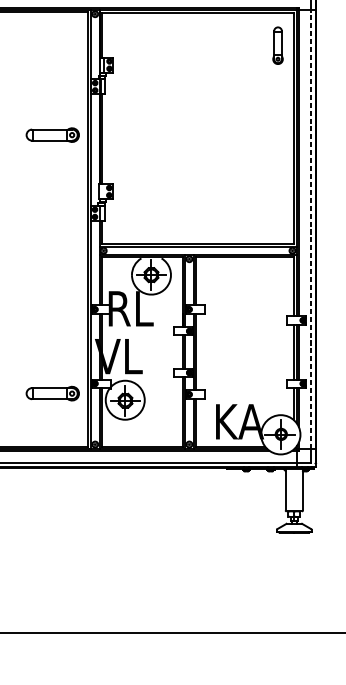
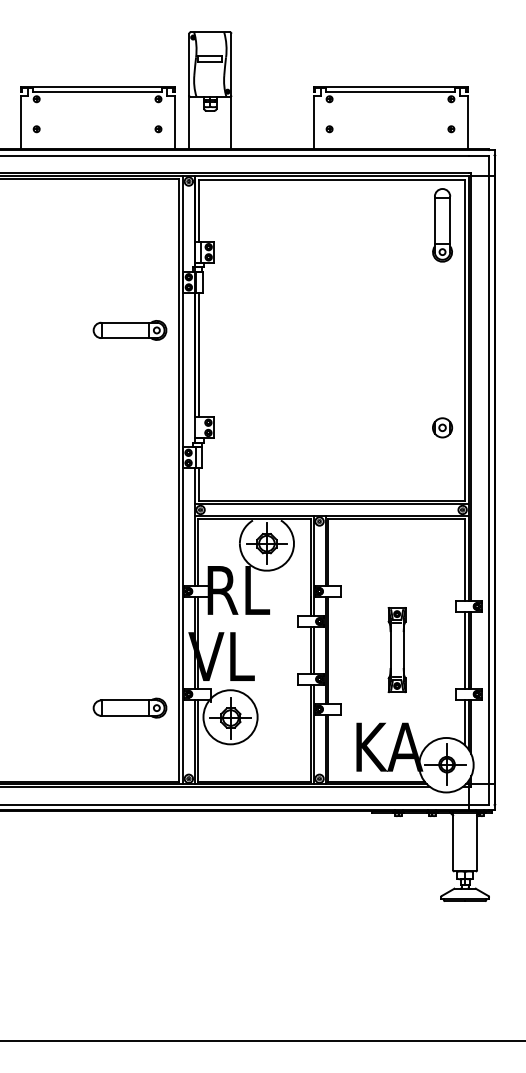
part: (278, 45) -> (442, 225), size x1.43
part: (52, 135) -> (129, 330), moved
part: (278, 191) -> (442, 427), added
line: (311, 228) -> (488, 479), dashed -> solid
part: (244, 352) -> (396, 650), added

